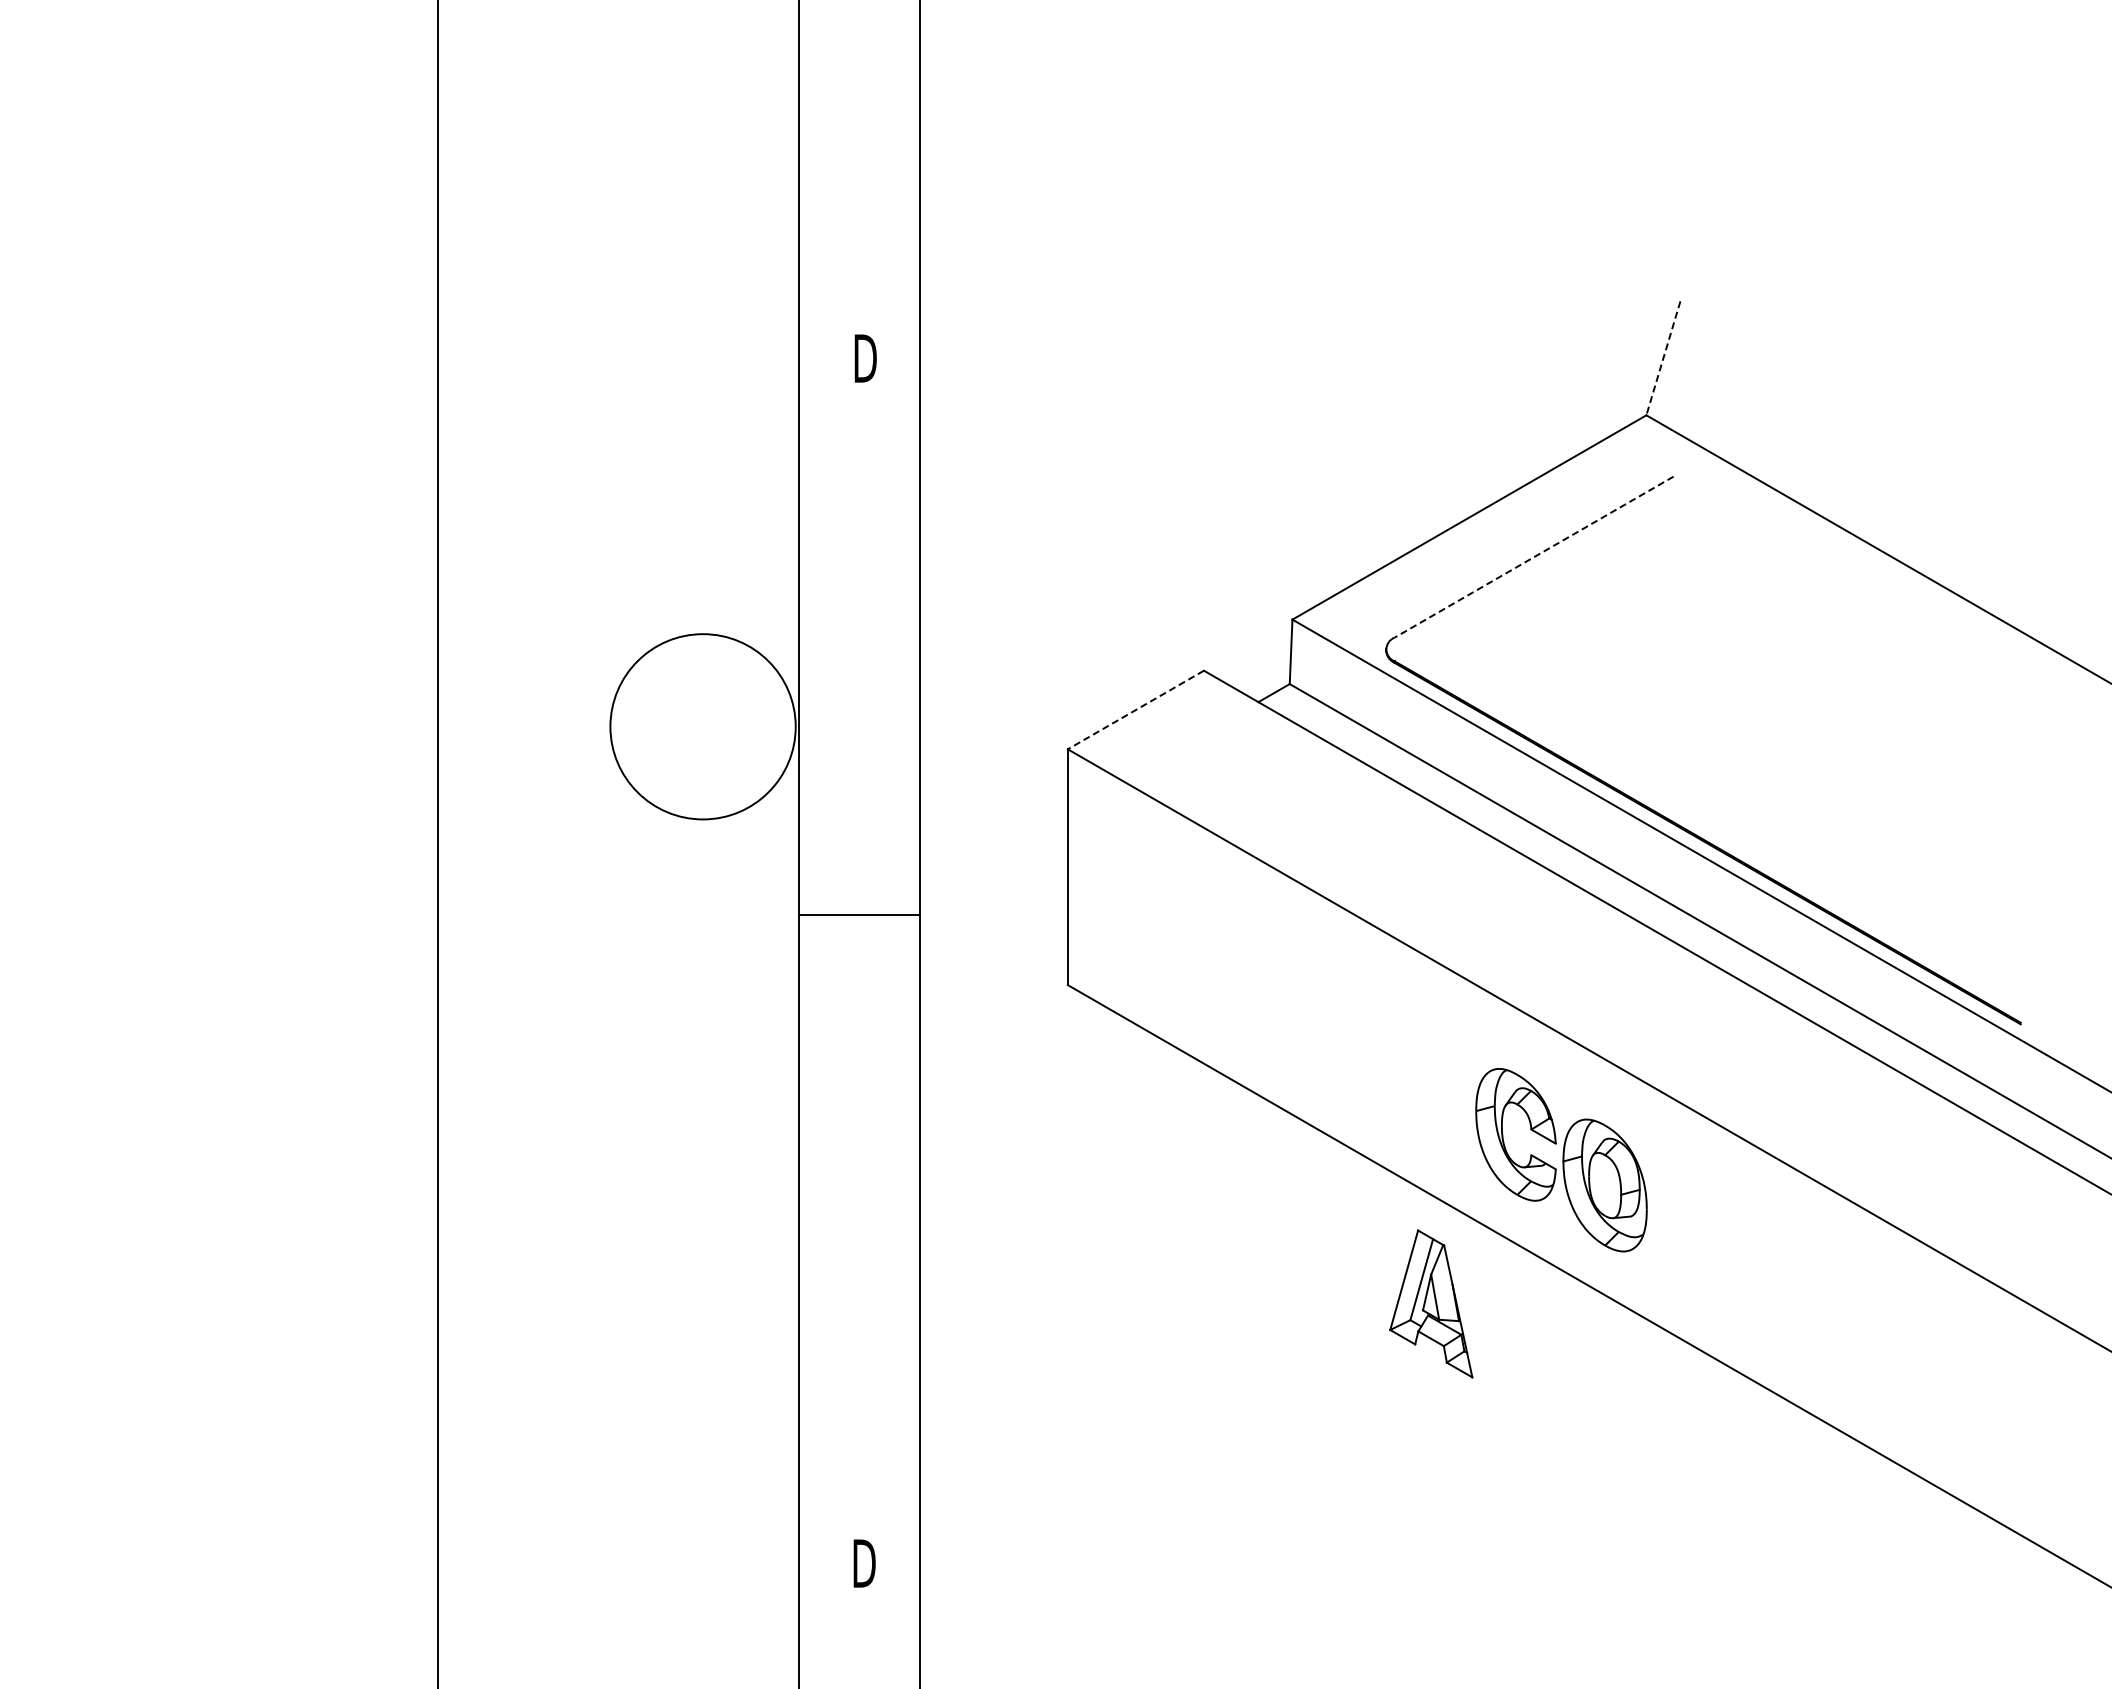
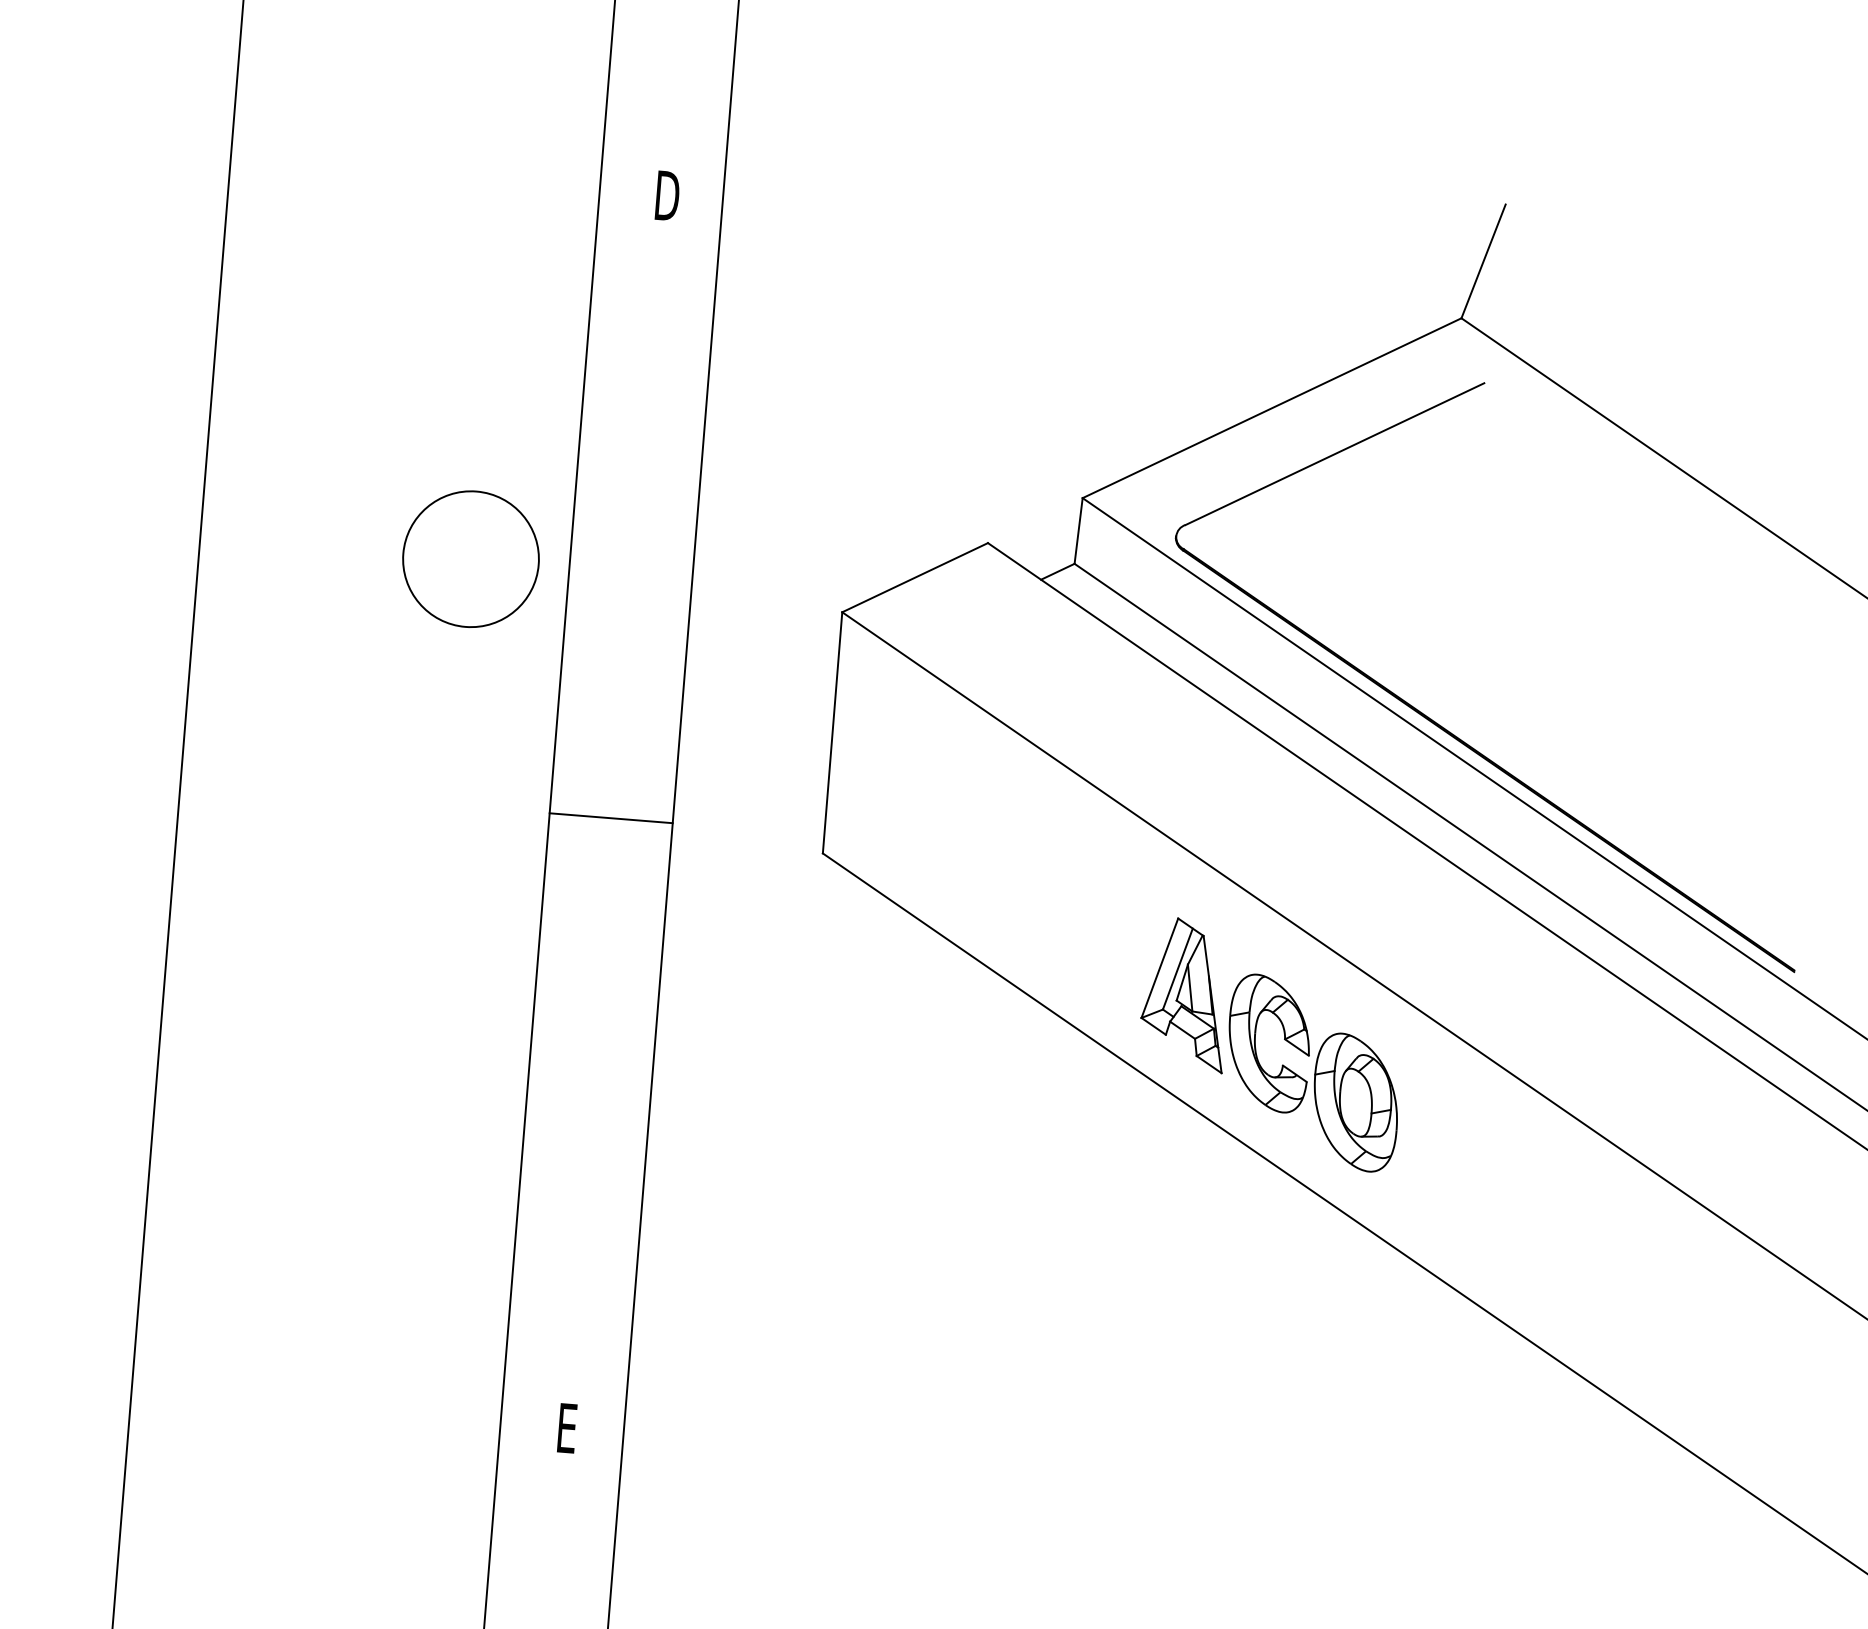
line: (1663, 358) -> (1483, 261), dashed -> solid
line: (1533, 557) -> (1334, 454), dashed -> solid
line: (1135, 710) -> (914, 578), dashed -> solid
circle: (702, 726) -> (470, 558), size x0.71
line: (859, 915) -> (611, 818), moved
part: (1431, 1303) -> (1185, 994), moved
text: (864, 1563) -> (567, 1428), D -> E

